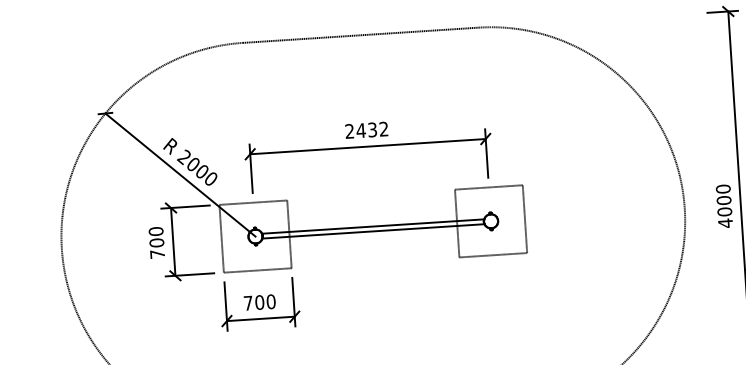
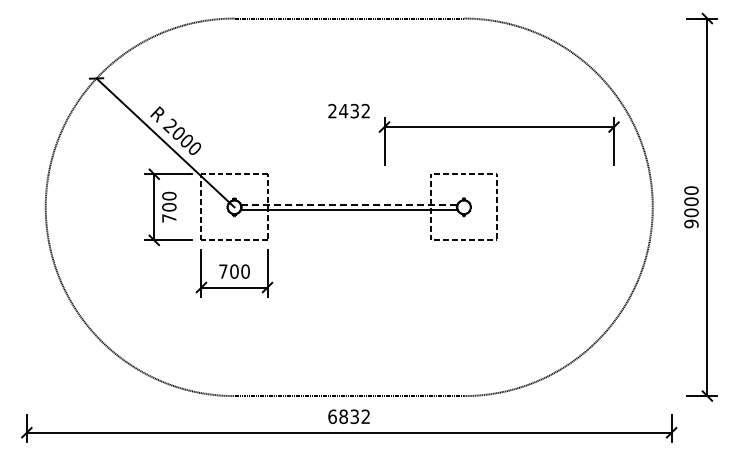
part: (367, 147) -> (498, 127), moved
text: (725, 222) -> (691, 223), 4000 -> 9000
line: (373, 226) -> (349, 204), solid -> dashed
text: (156, 242) -> (169, 206), moved

